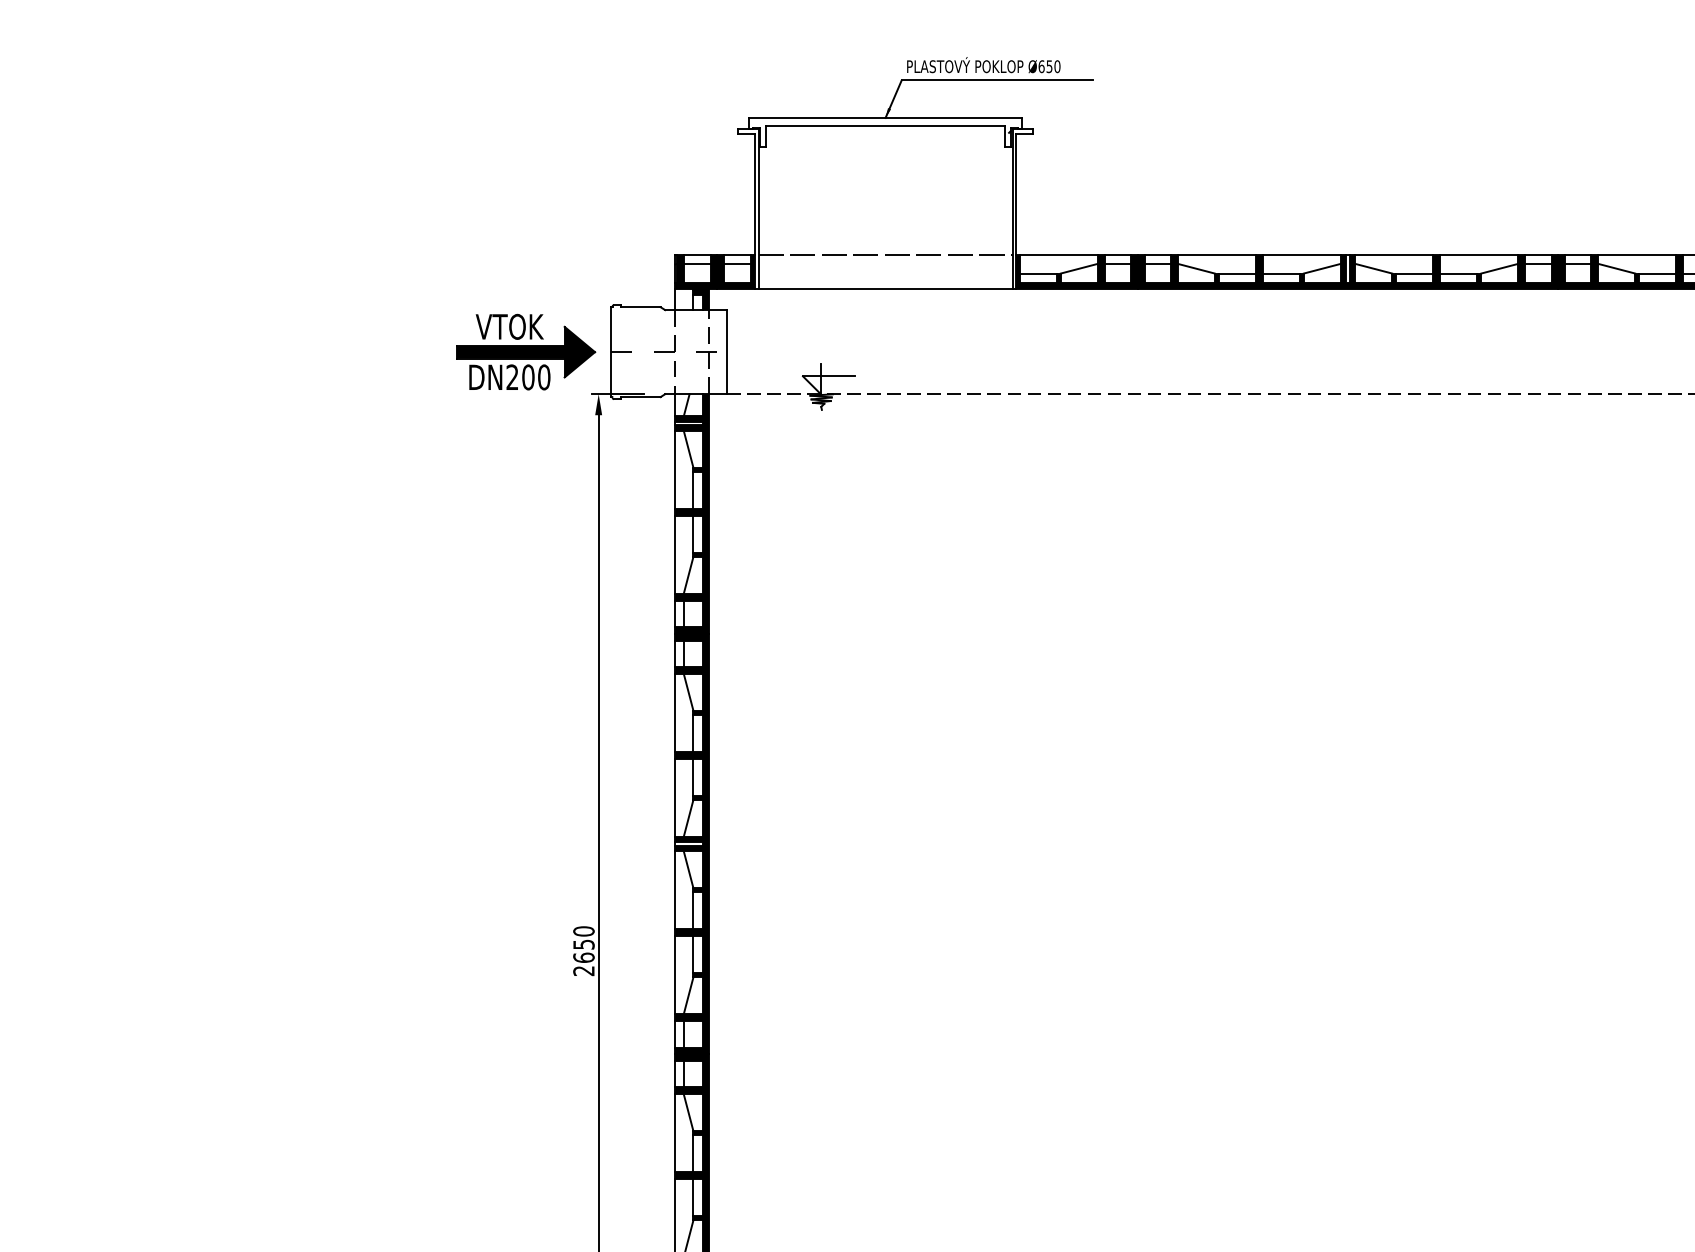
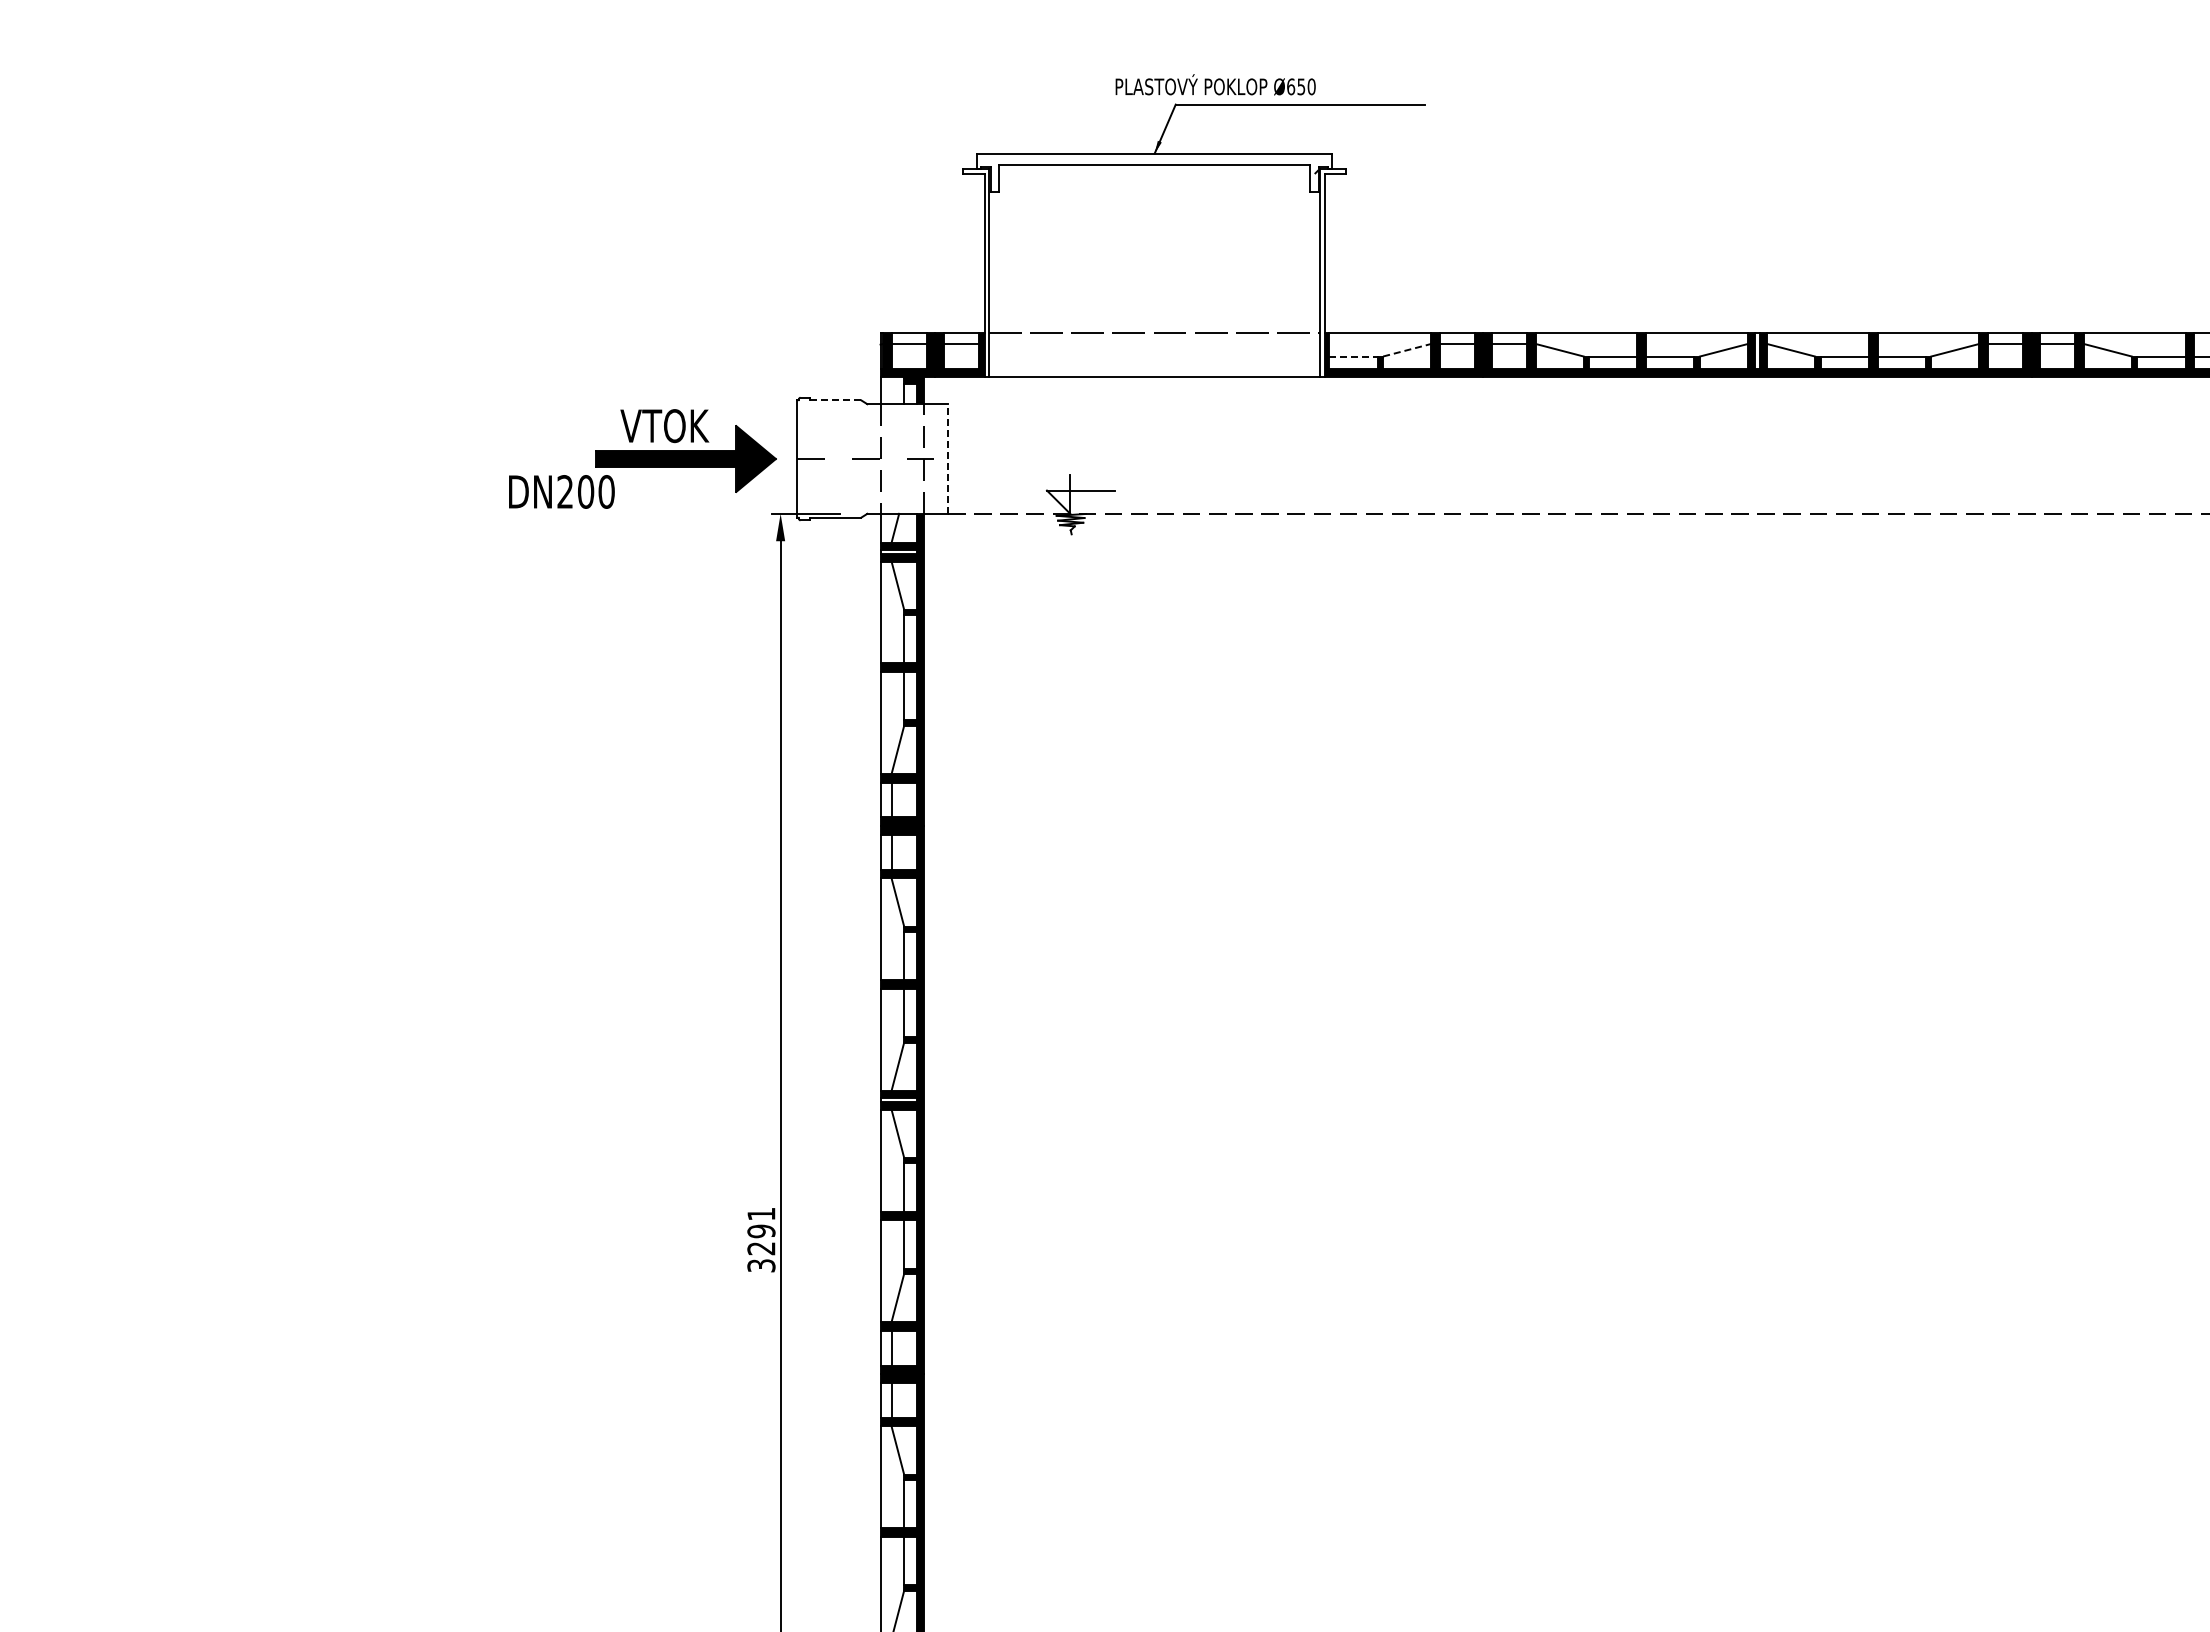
text: (983, 64) -> (1215, 84), moved
line: (1079, 268) -> (1407, 350), solid -> dashed
line: (1038, 273) -> (1354, 356), solid -> dashed
line: (640, 307) -> (835, 400), solid -> dashed
line: (726, 352) -> (947, 459), solid -> dashed
text: (509, 377) -> (561, 491), moved
text: (584, 950) -> (761, 1239), 2650 -> 3291

